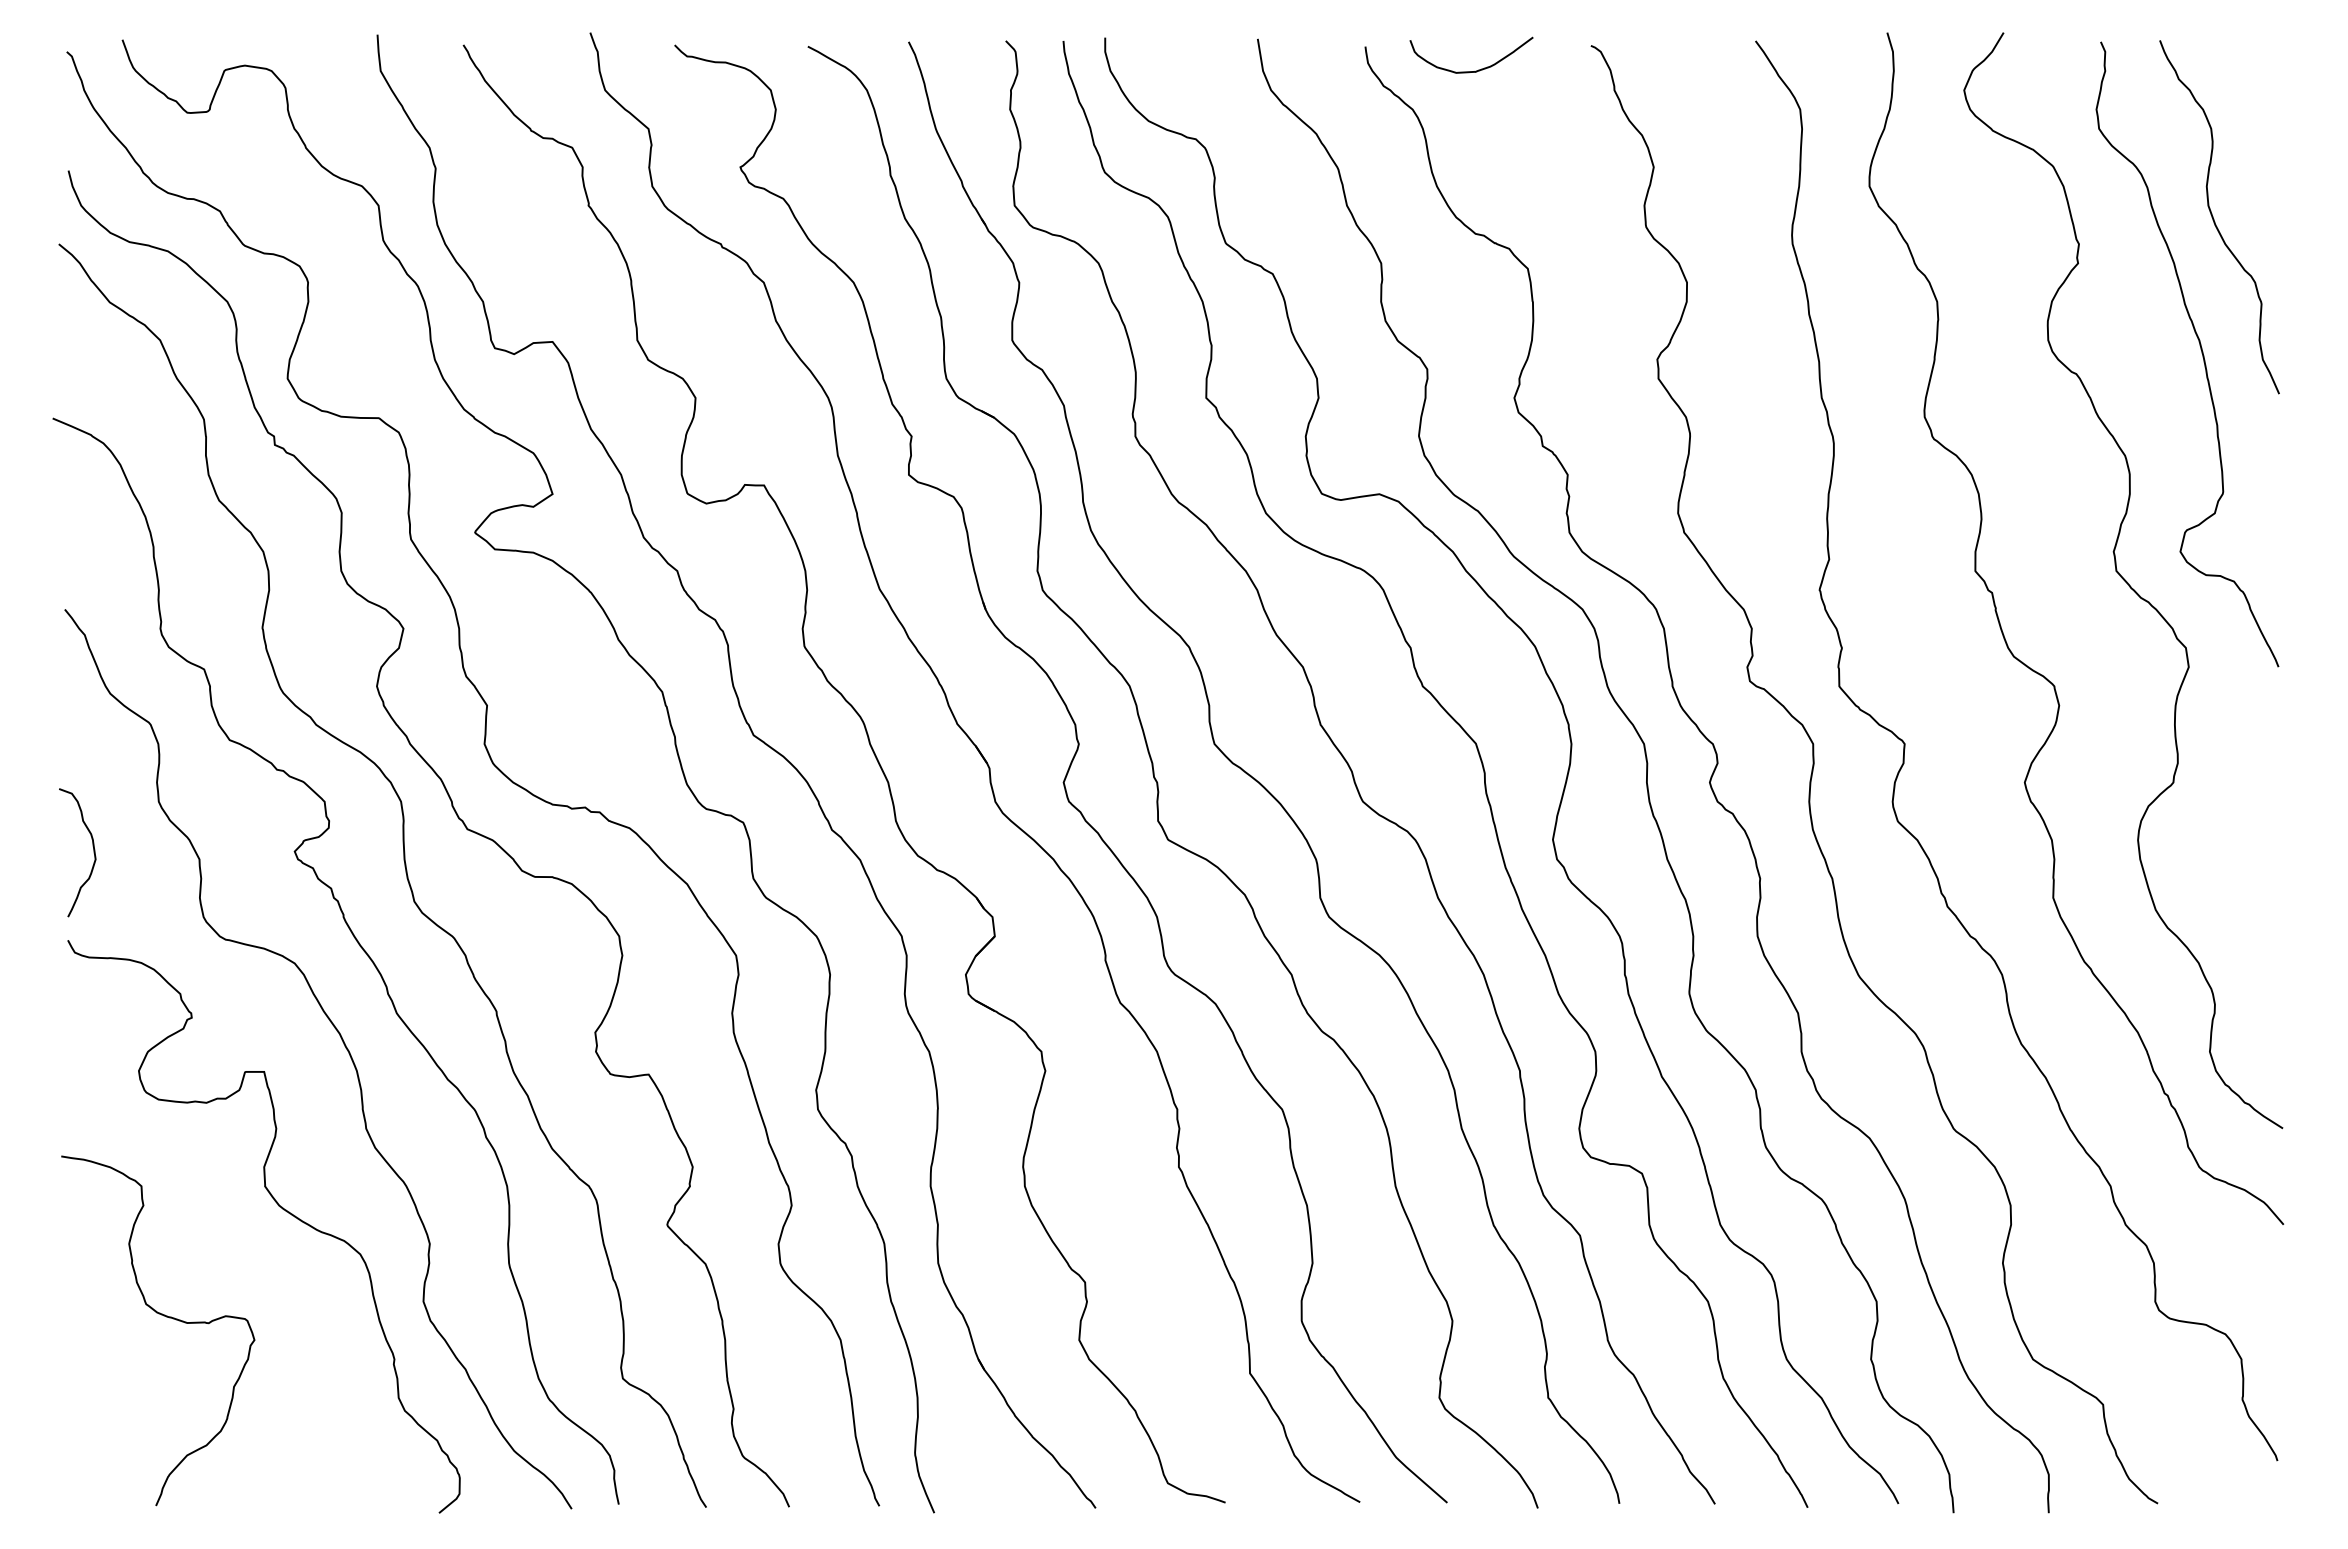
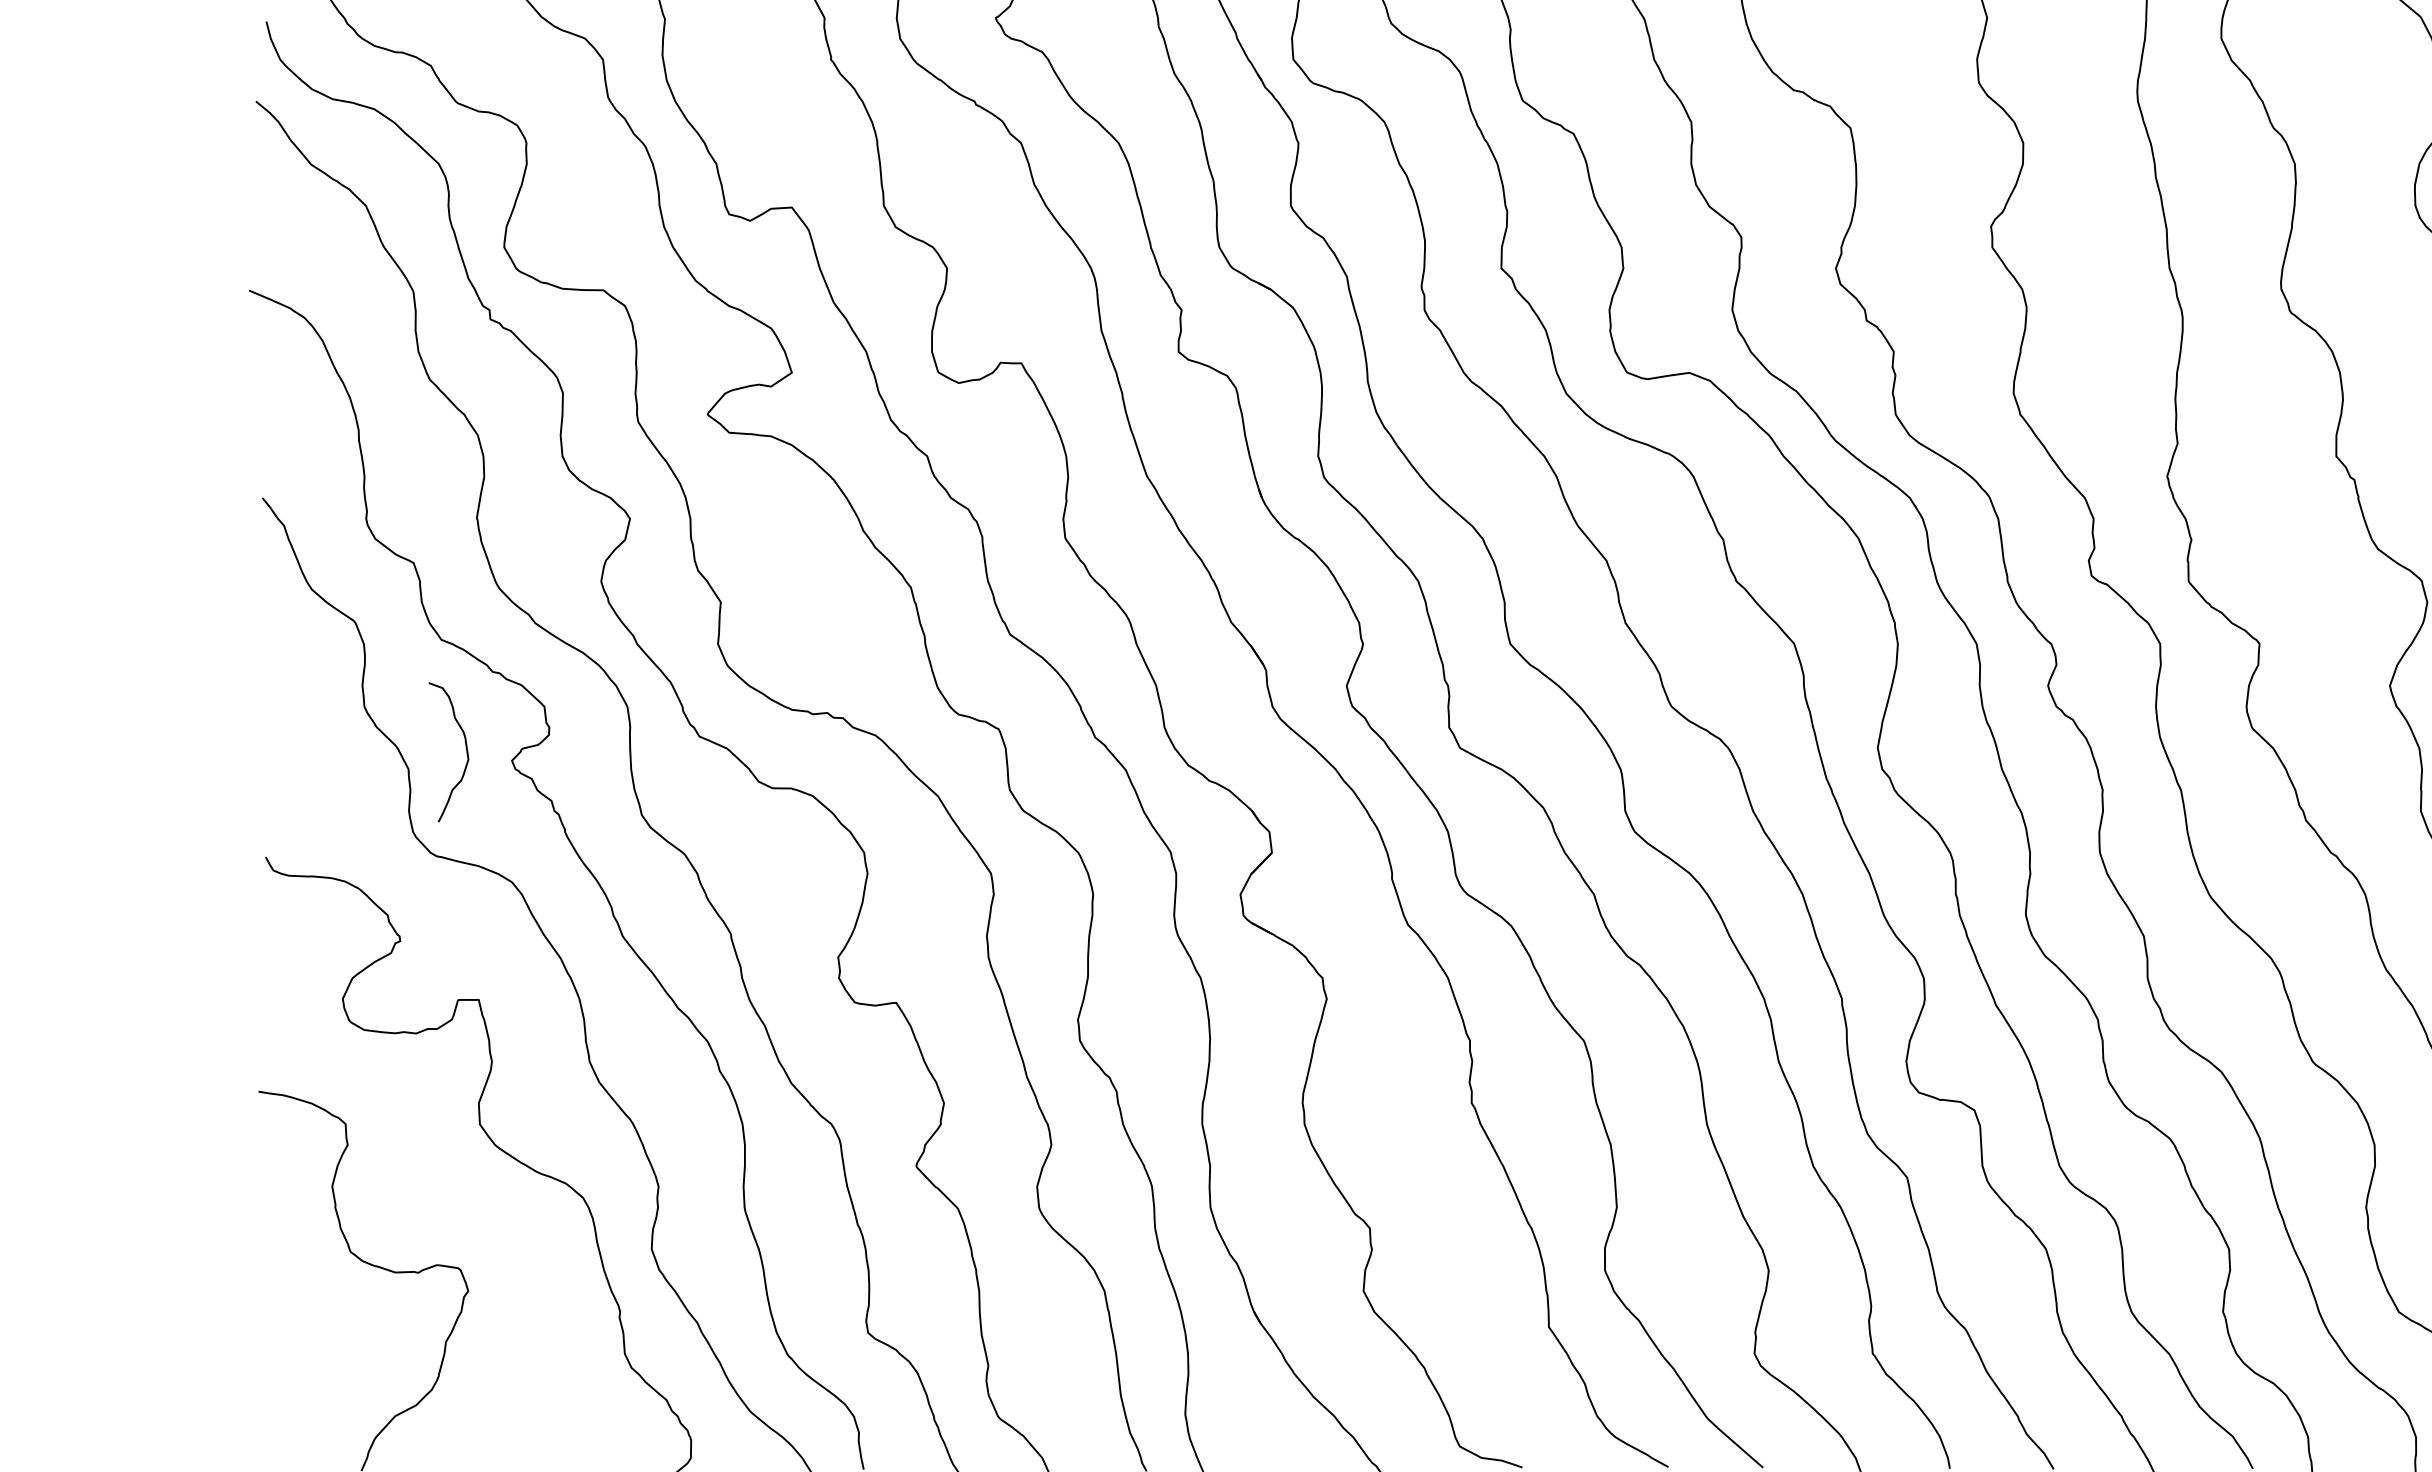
curve: (93, 852) -> (466, 752), moved

